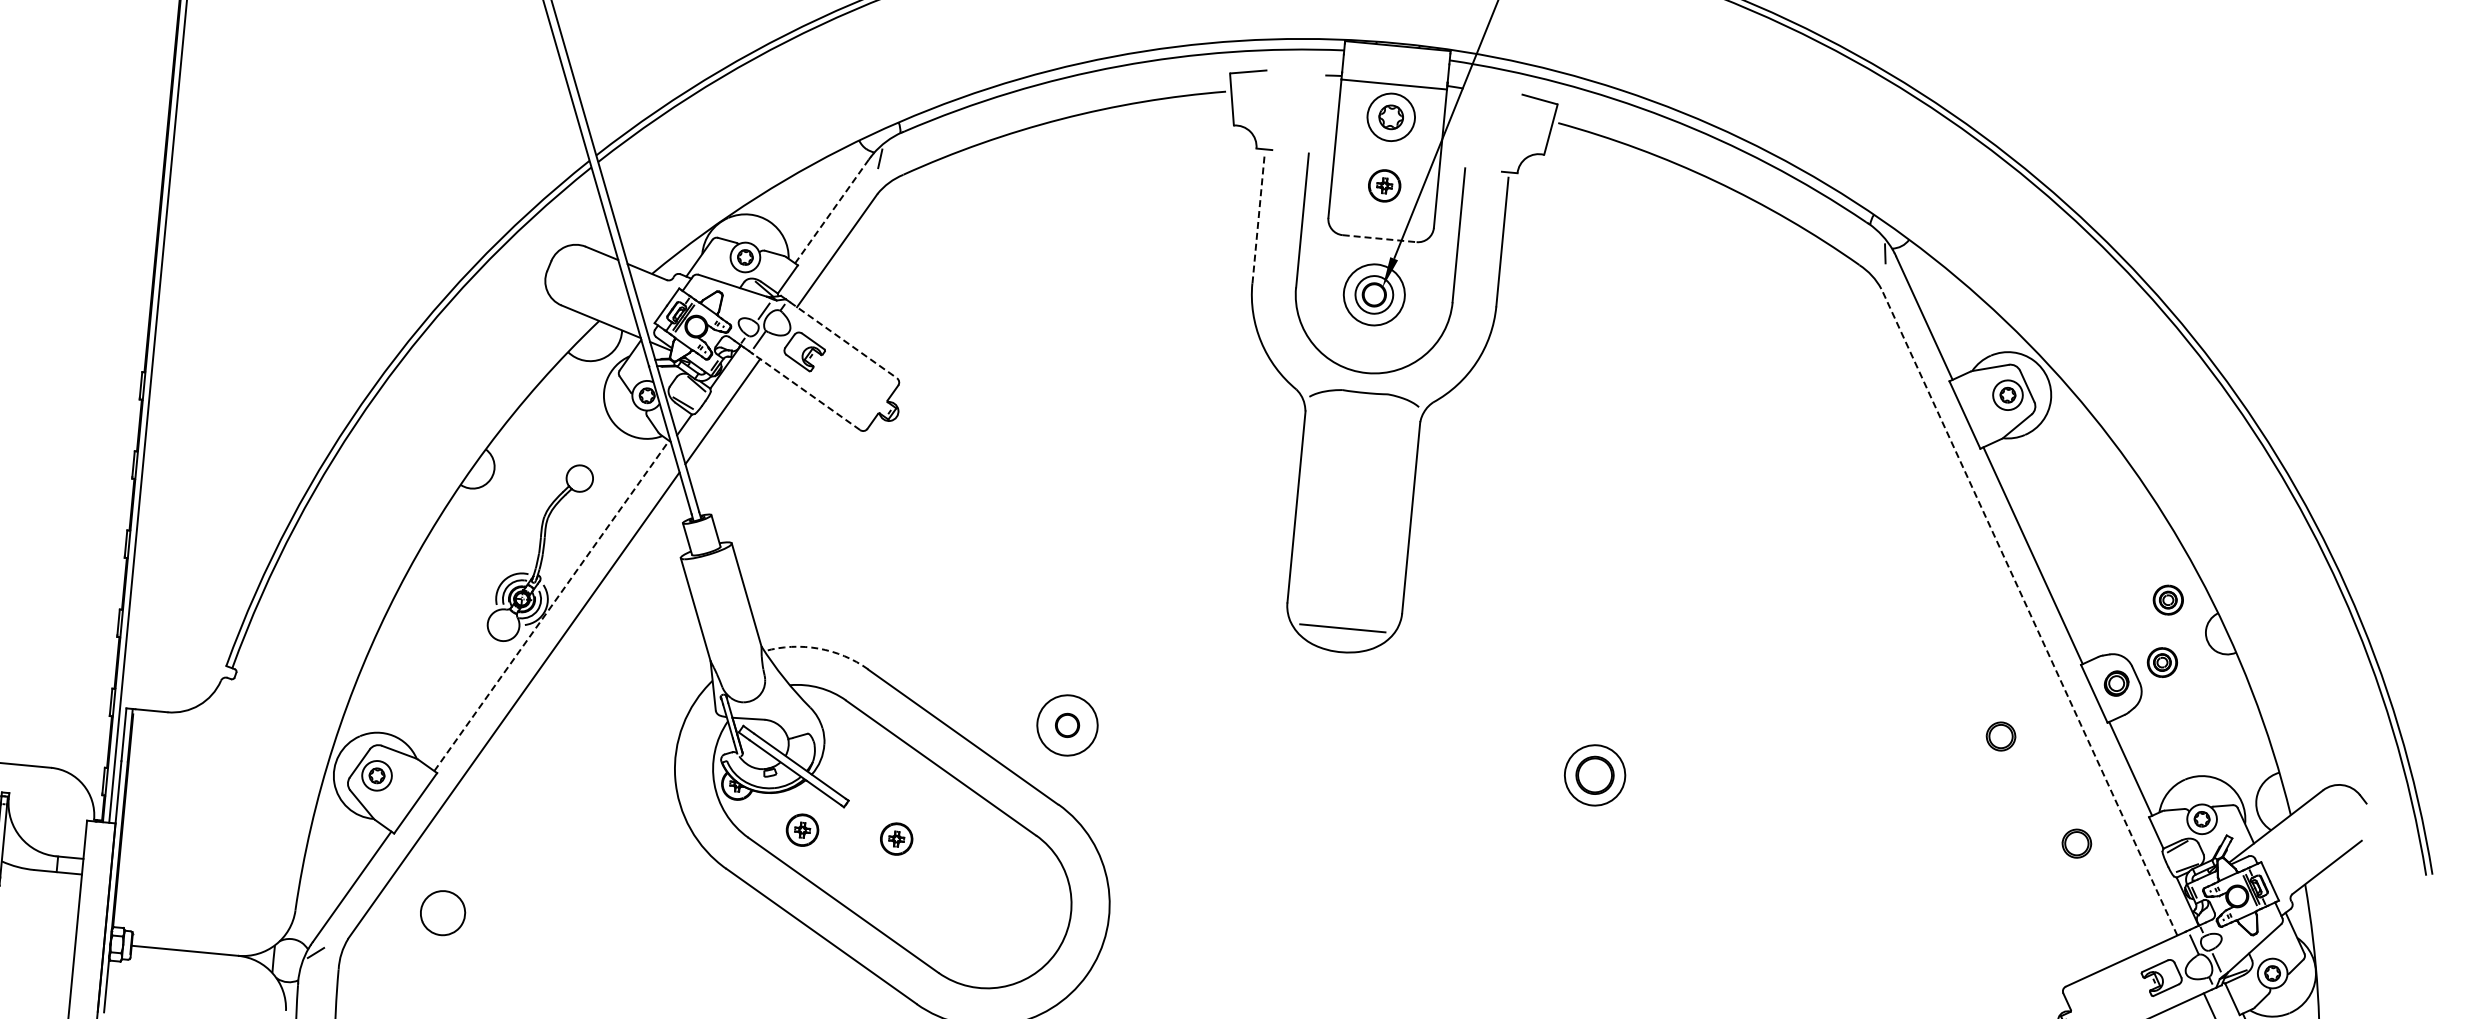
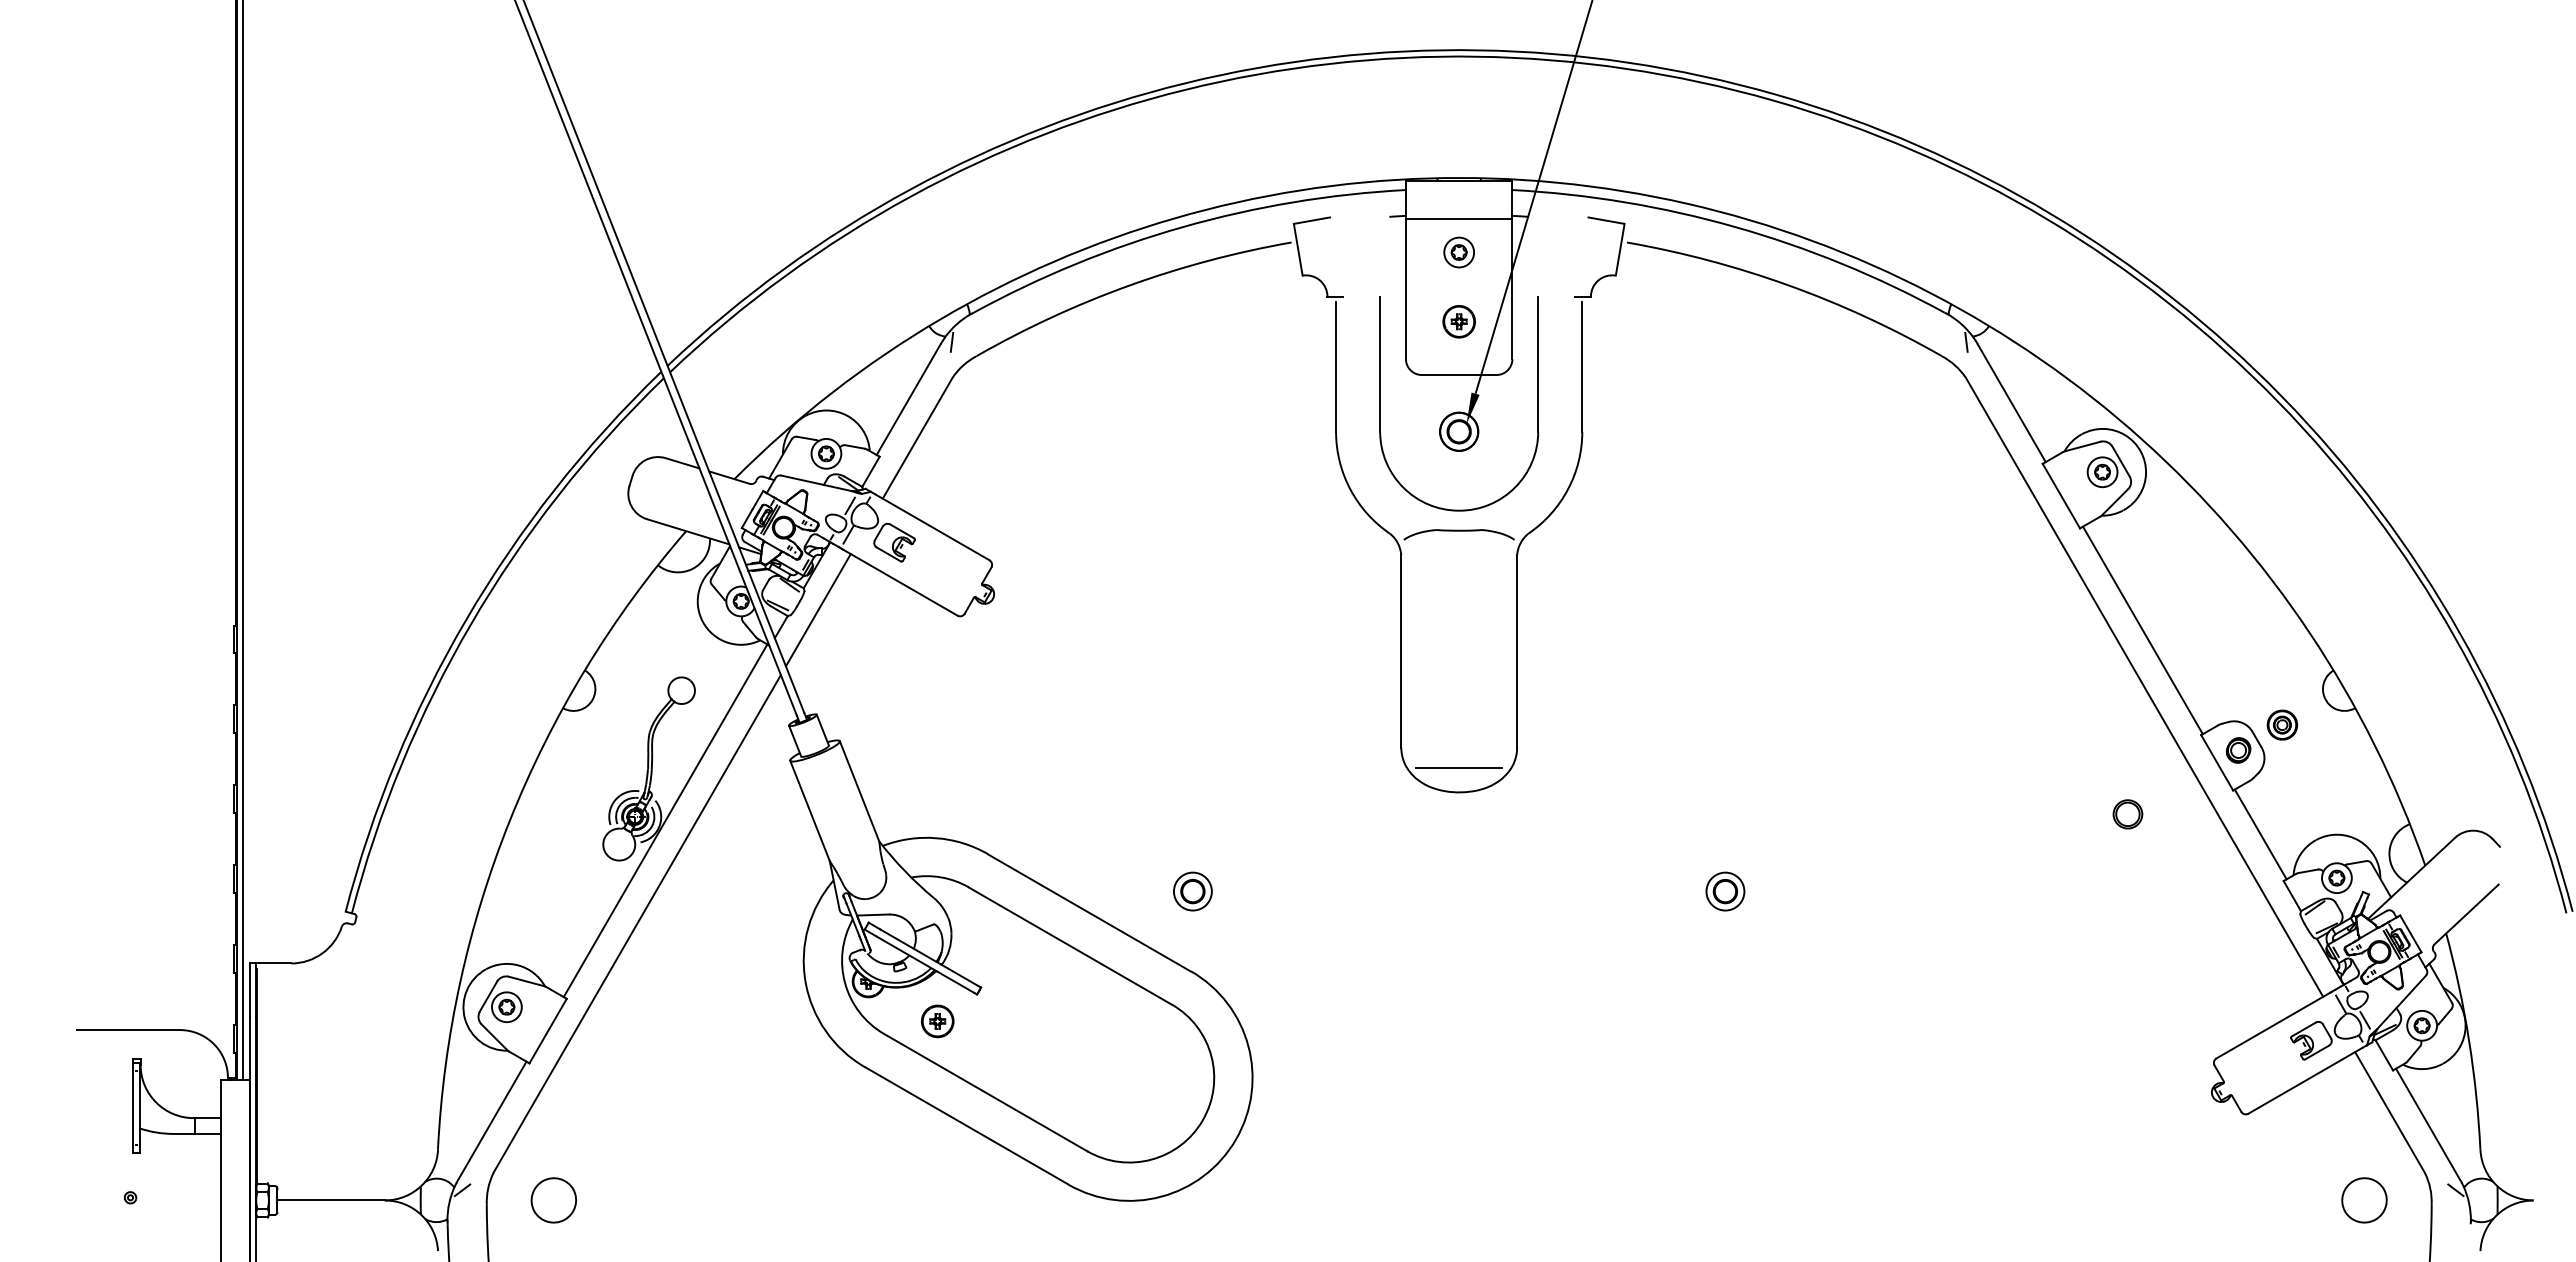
part: (1390, 117) -> (1458, 252), size x0.62
line: (831, 211) -> (908, 399), dashed -> solid
line: (1258, 218) -> (1336, 366), dashed -> solid
line: (1379, 239) -> (1459, 375), dashed -> solid
circle: (1374, 294) -> (1459, 431), size x0.62
line: (843, 340) -> (932, 527), dashed -> solid
line: (806, 391) -> (900, 582), dashed -> solid
part: (2168, 599) -> (2282, 661), removed
line: (551, 605) -> (665, 820), dashed -> solid
line: (2029, 611) -> (2144, 686), dashed -> solid
arc: (818, 648) -> (936, 838), dashed -> solid
circle: (1067, 725) -> (1192, 891), size x0.62
part: (1595, 775) -> (1725, 891), size x0.62
part: (896, 839) -> (1032, 1021), removed
part: (2076, 843) -> (2213, 914), removed
part: (442, 913) -> (553, 1200), moved

